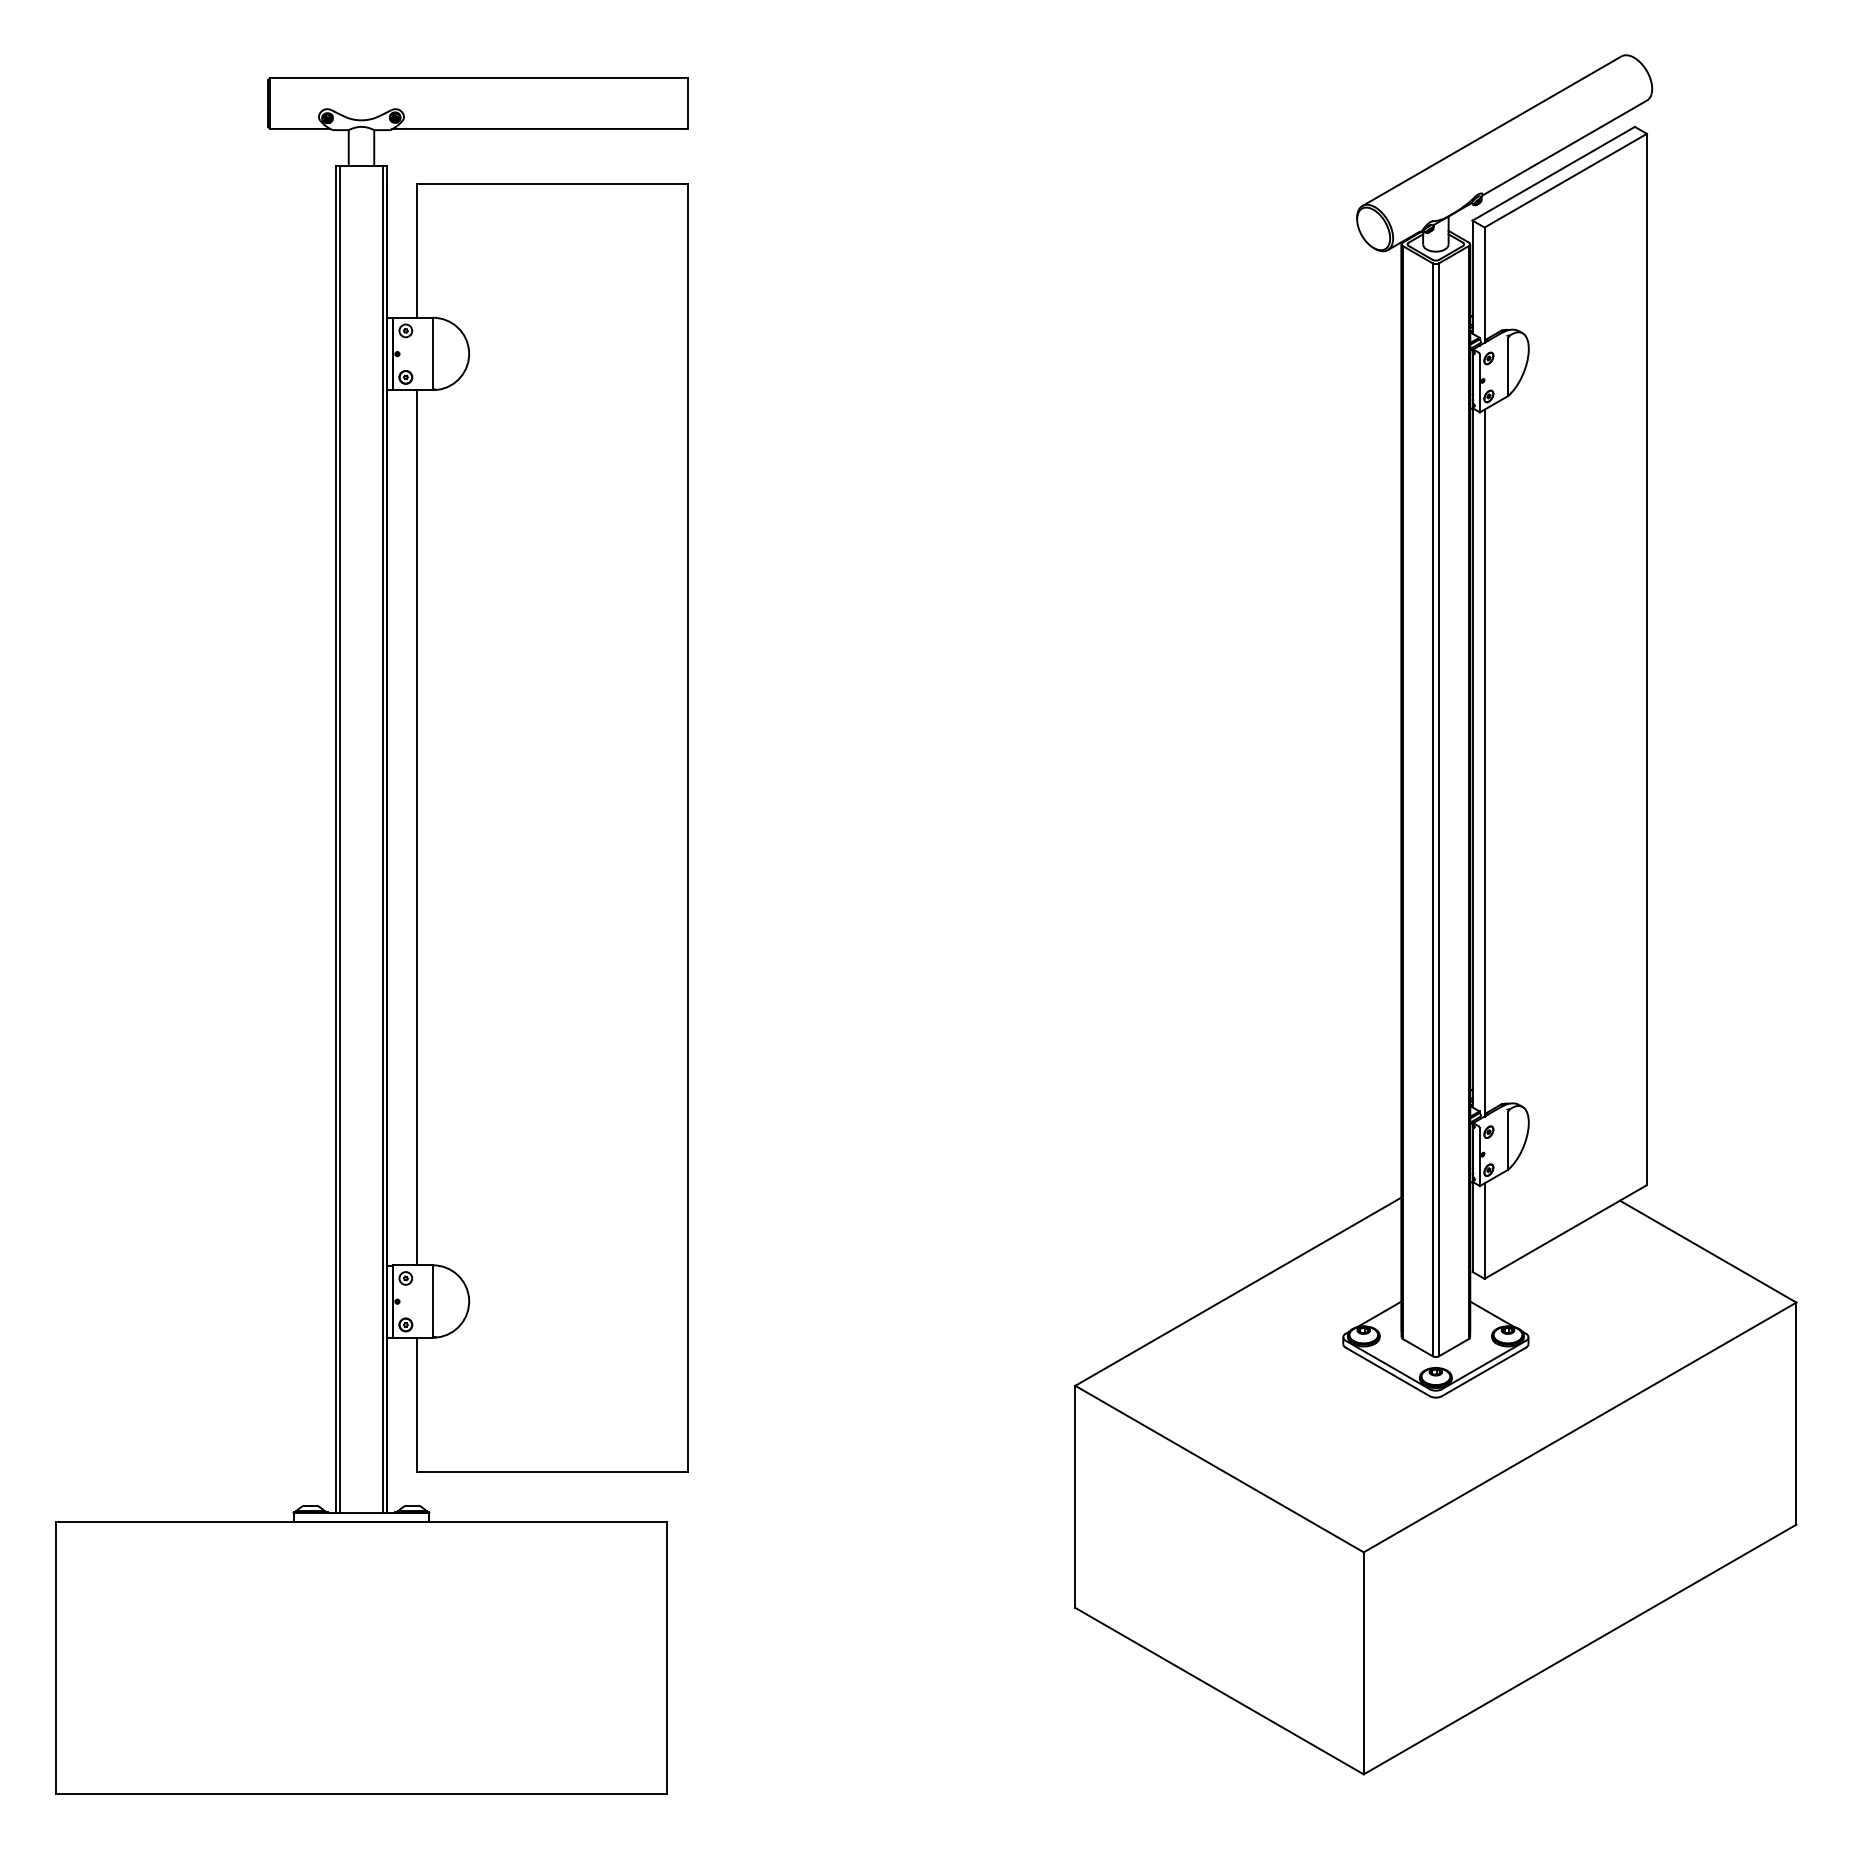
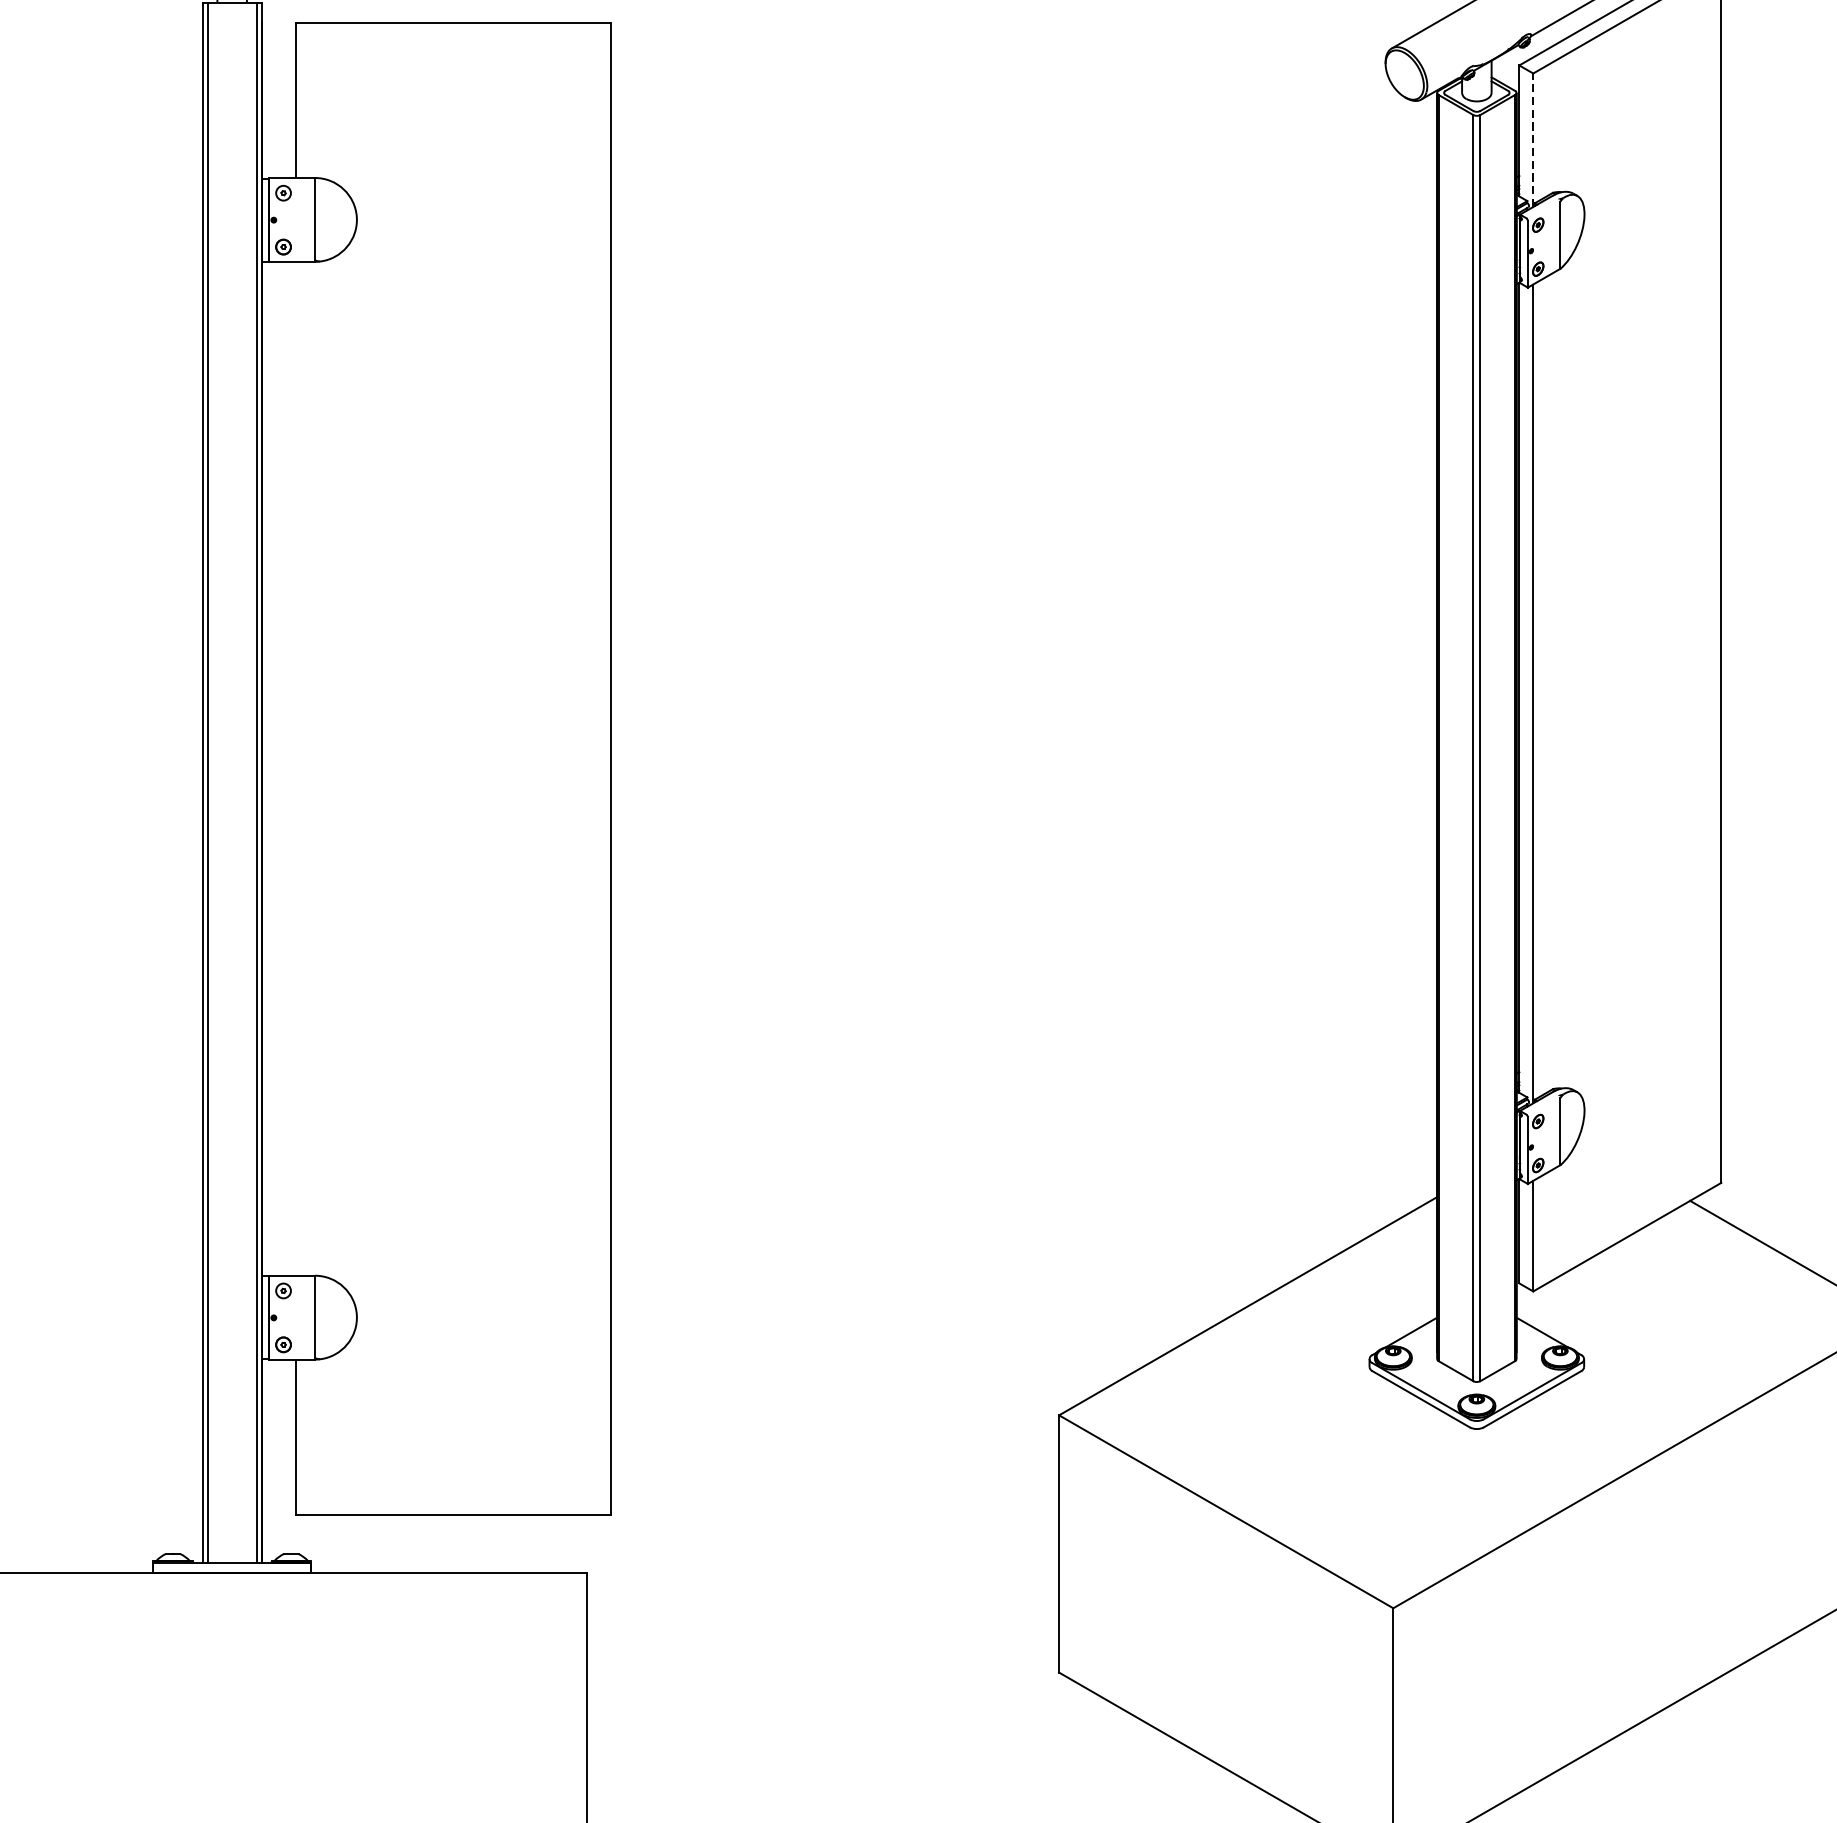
line: (1484, 285) -> (1533, 140), solid -> dashed
line: (417, 827) -> (297, 768), removed

